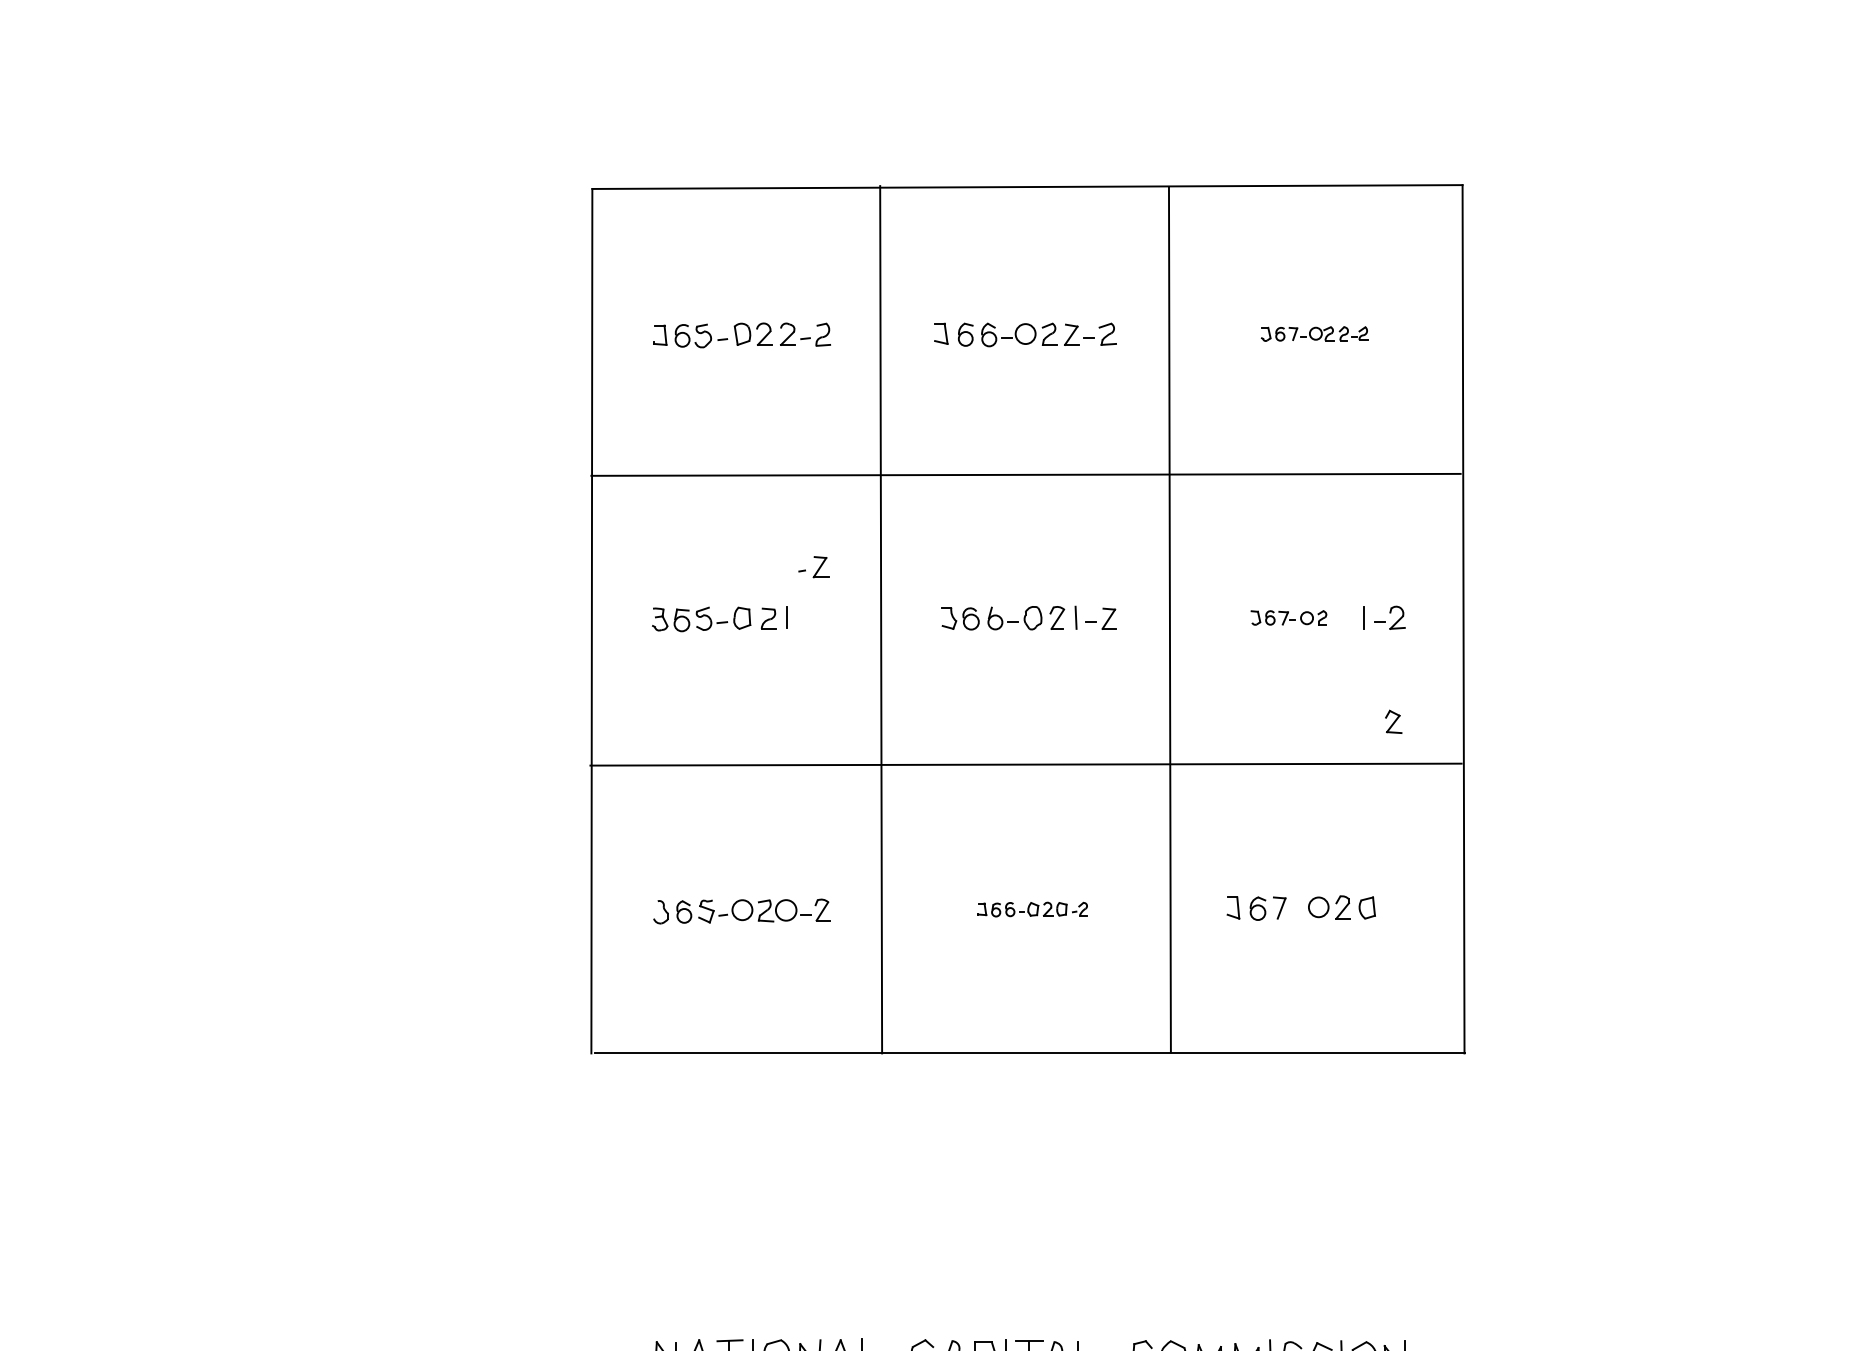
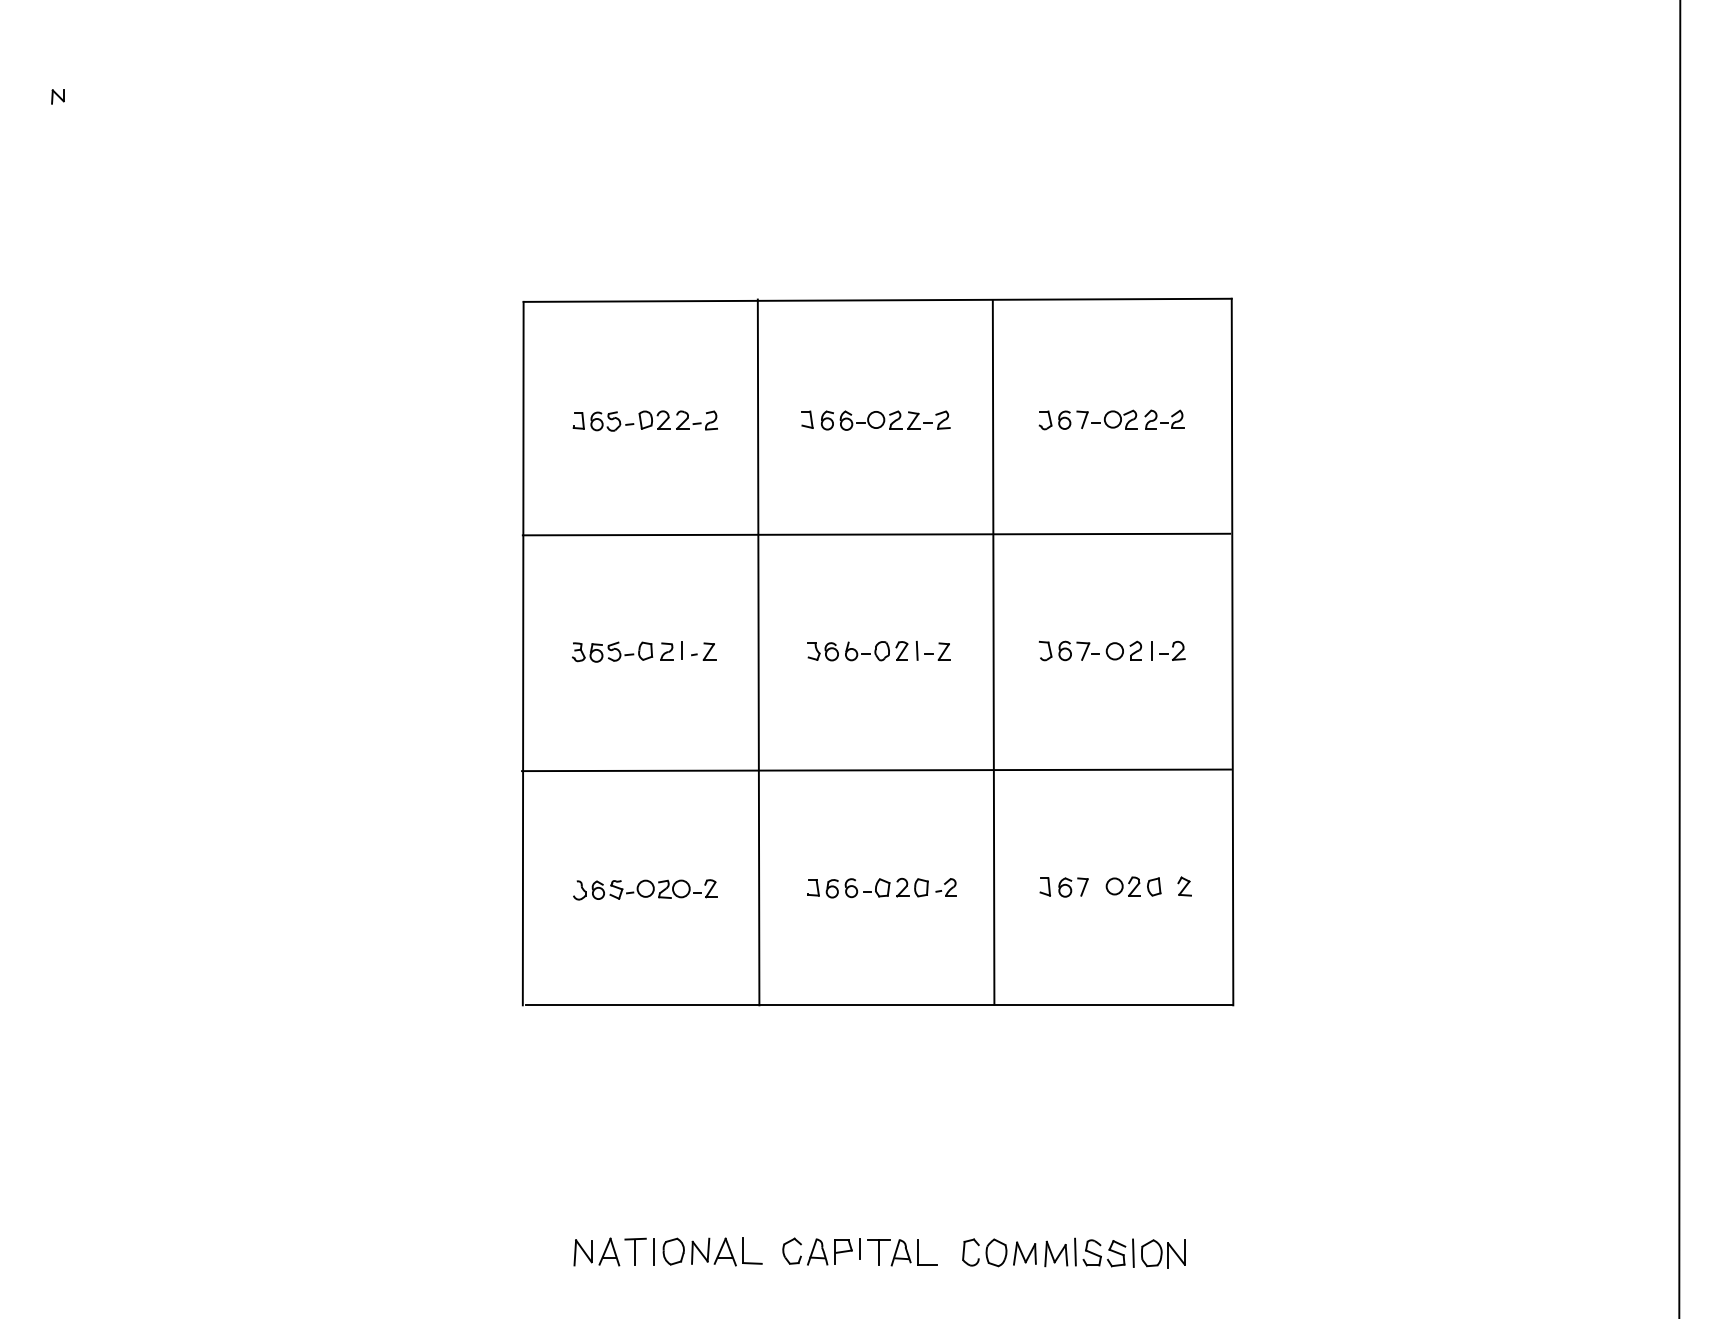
part: (1314, 333) -> (1111, 419), size x1.67
part: (813, 566) -> (703, 651), moved
part: (1289, 617) -> (1090, 650), size x1.67
part: (1393, 721) -> (1184, 886), moved
part: (1032, 909) -> (881, 888), size x1.67

